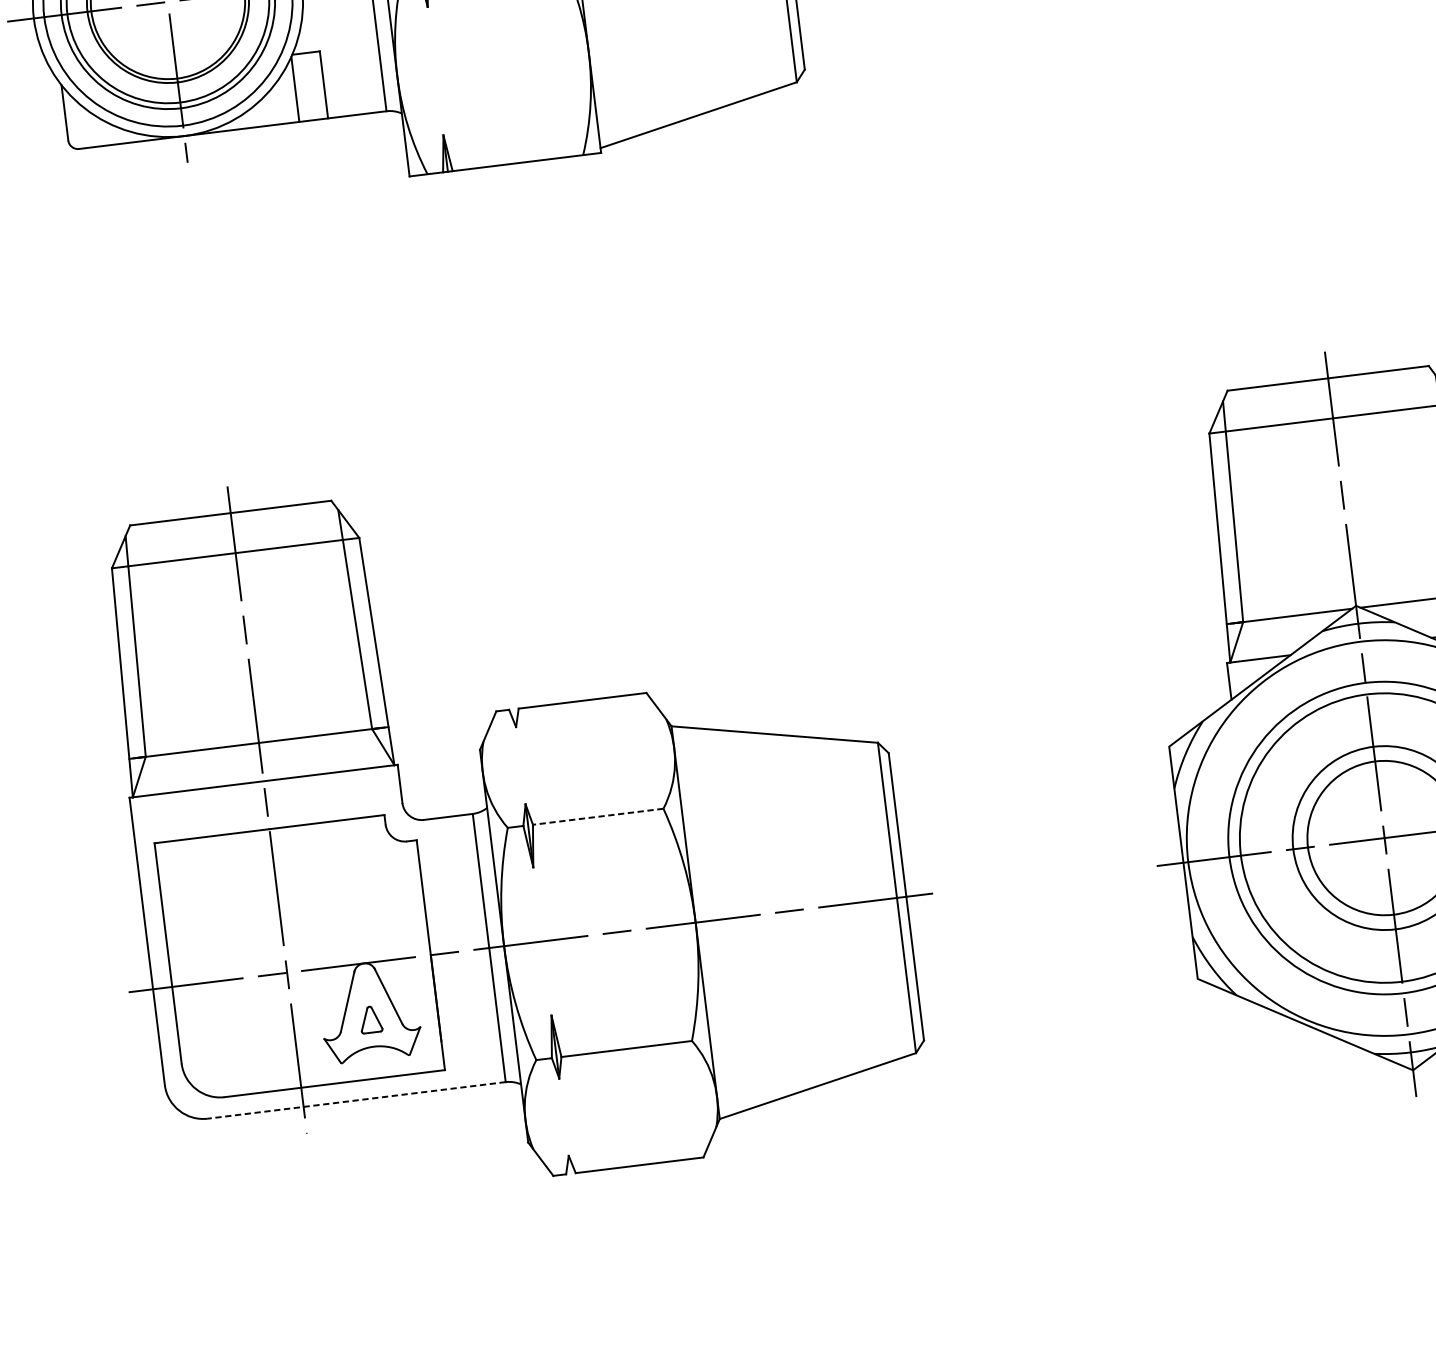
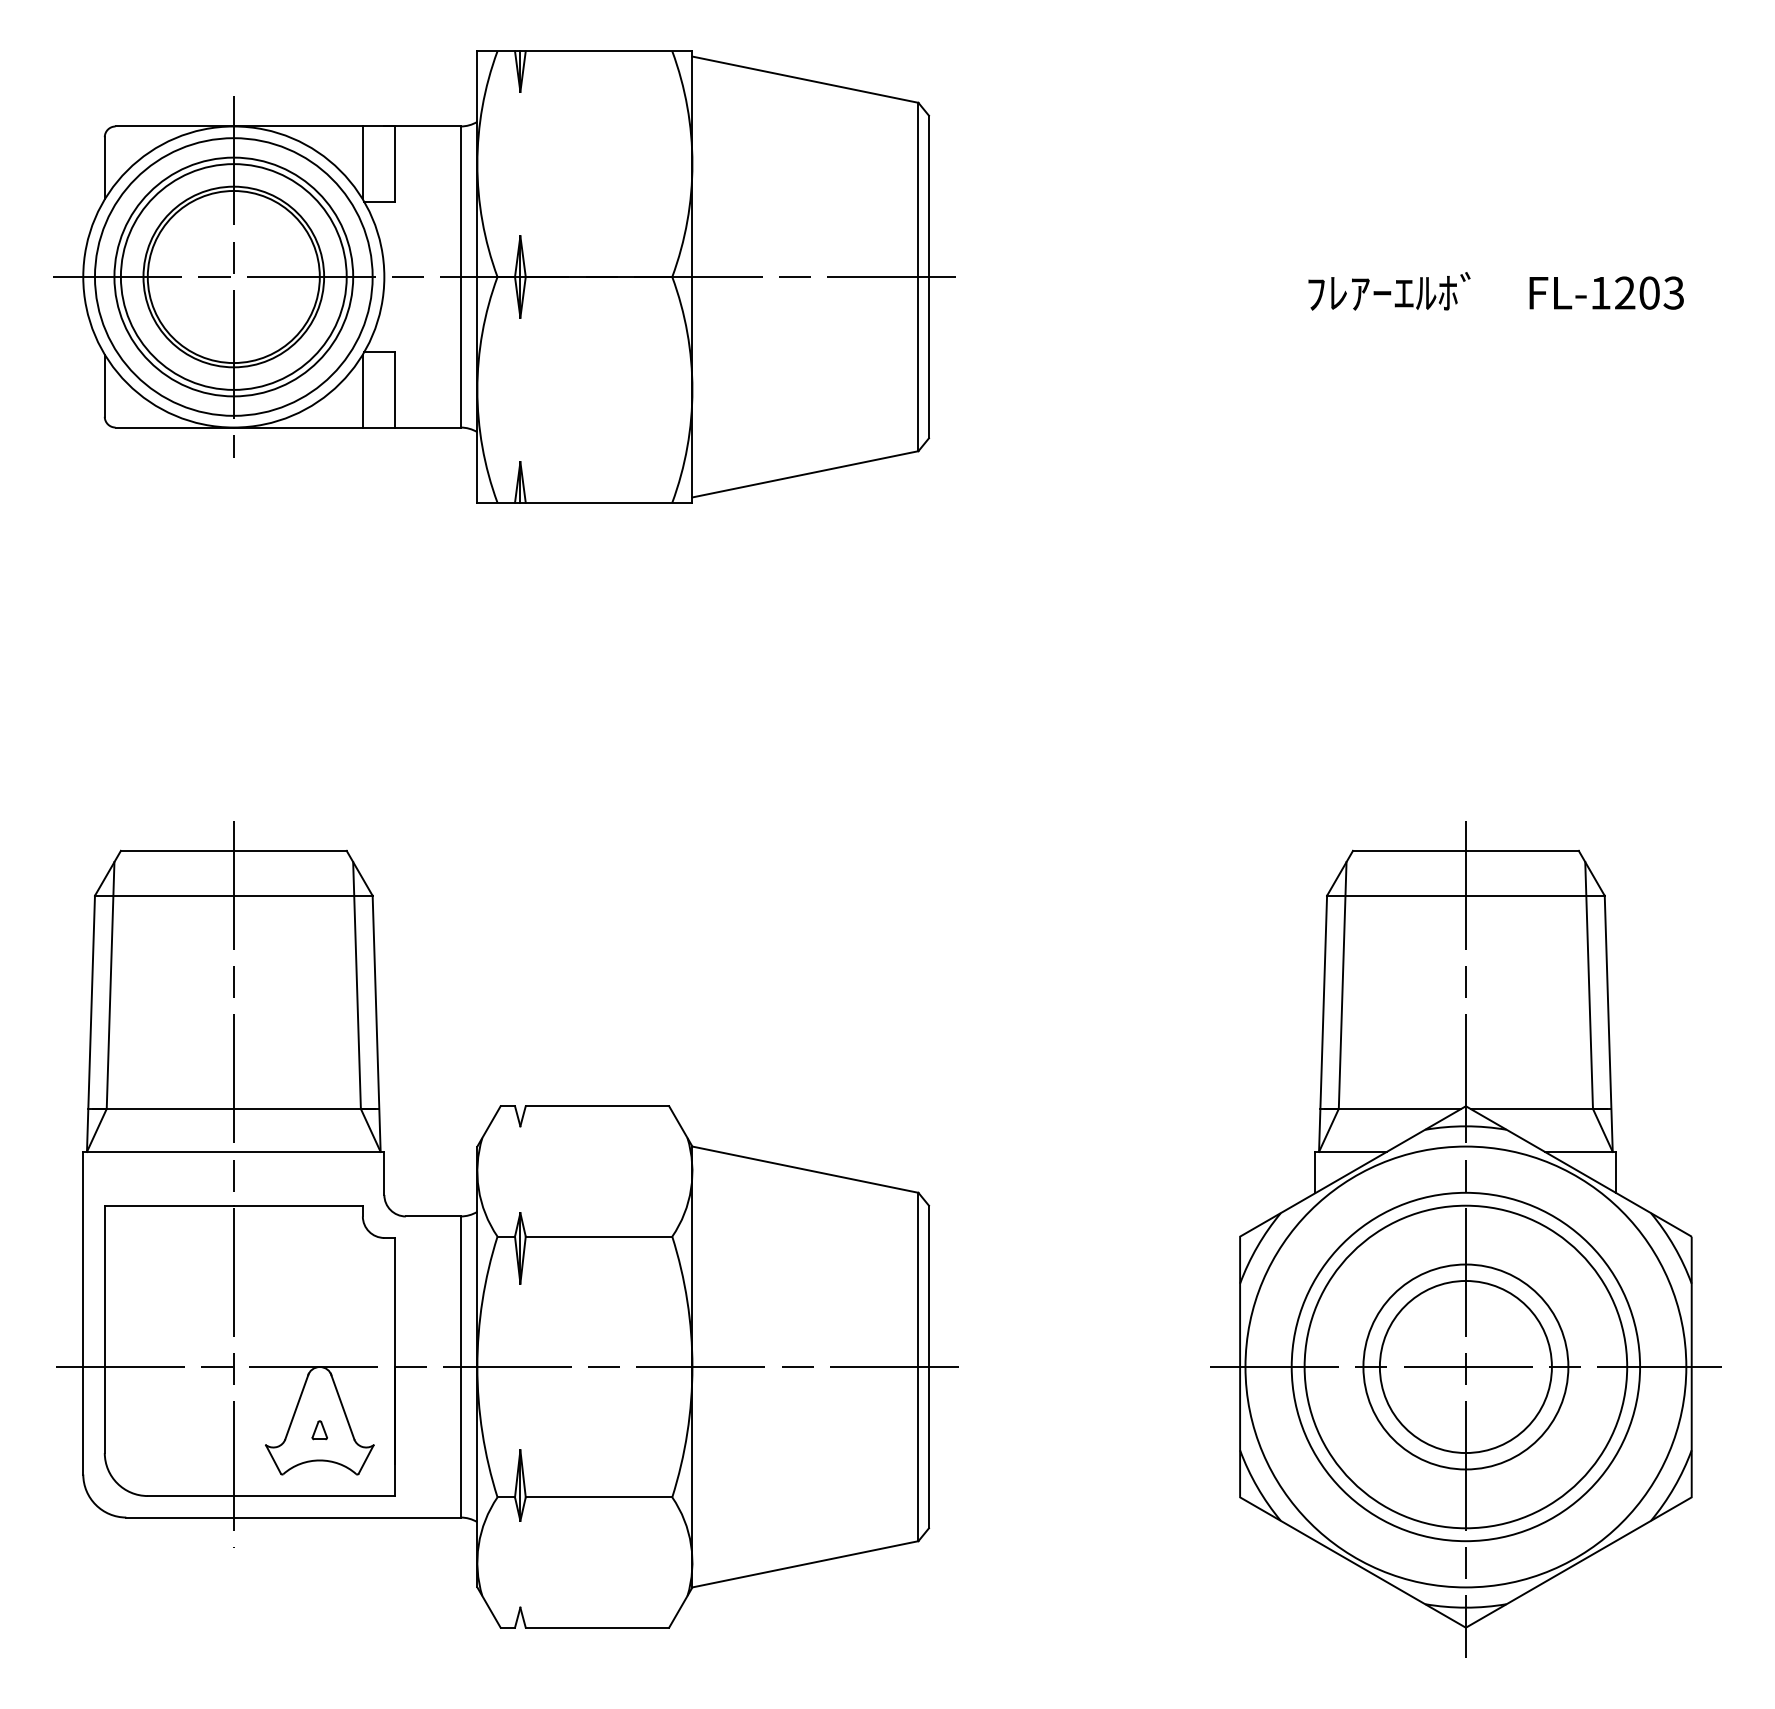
line: (597, 816) -> (598, 1236), dashed -> solid
part: (370, 1020) -> (319, 1430), size x0.62
line: (356, 1100) -> (293, 1517), dashed -> solid

